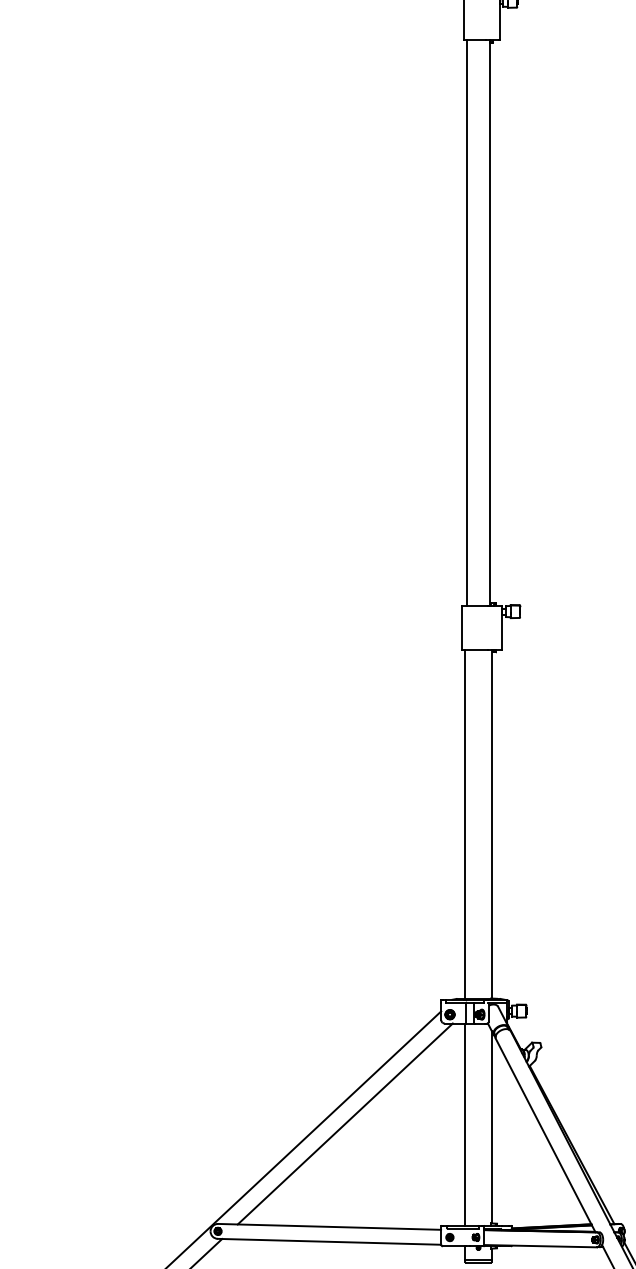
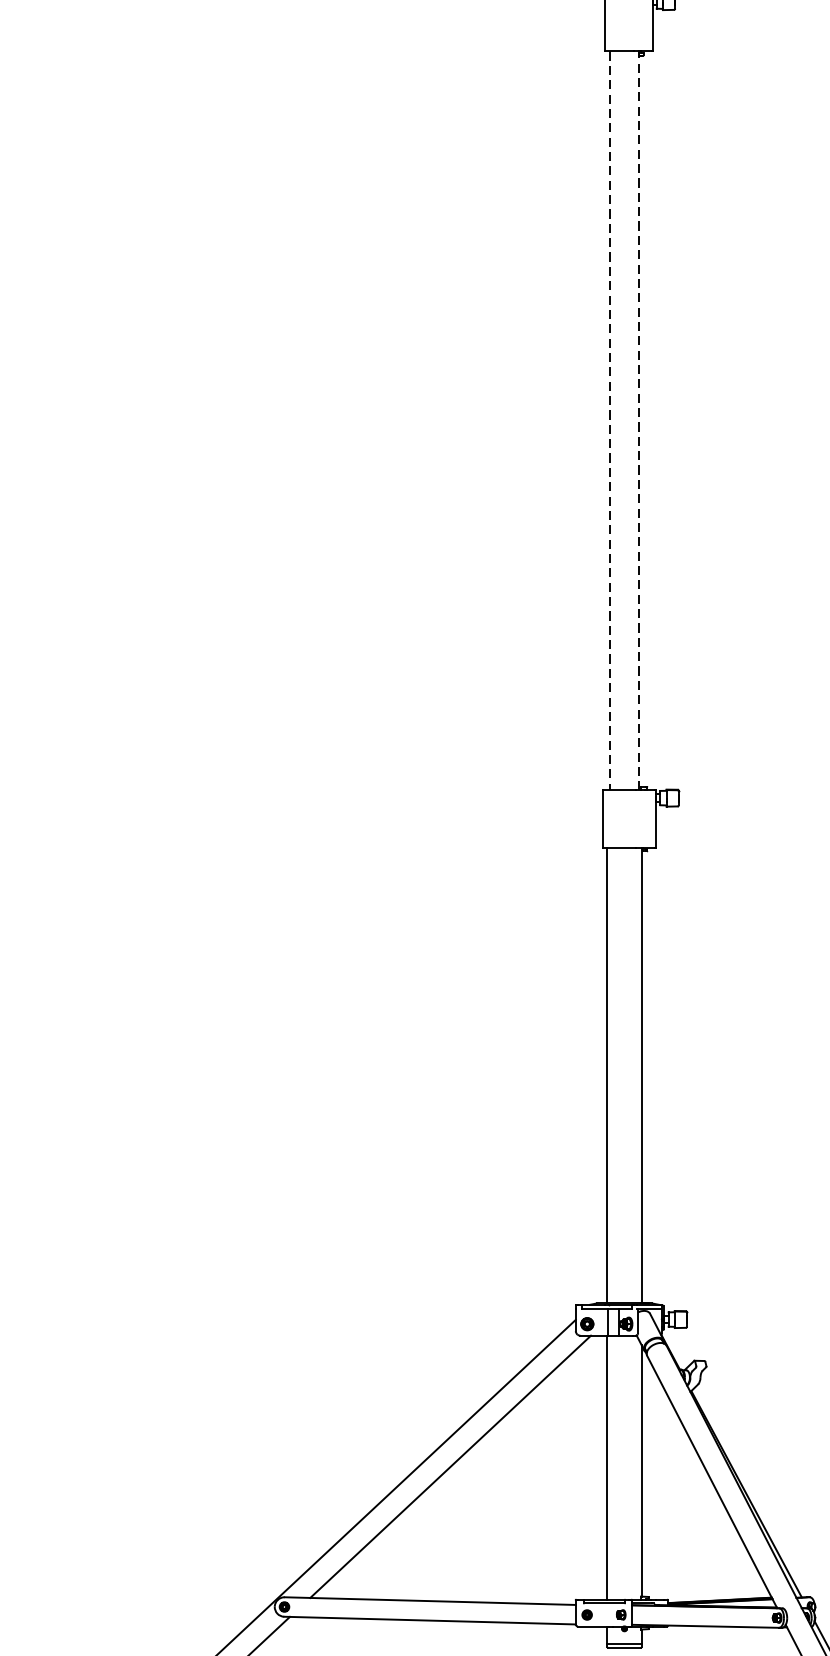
line: (489, 322) -> (638, 420), solid -> dashed
line: (467, 323) -> (610, 422), solid -> dashed

